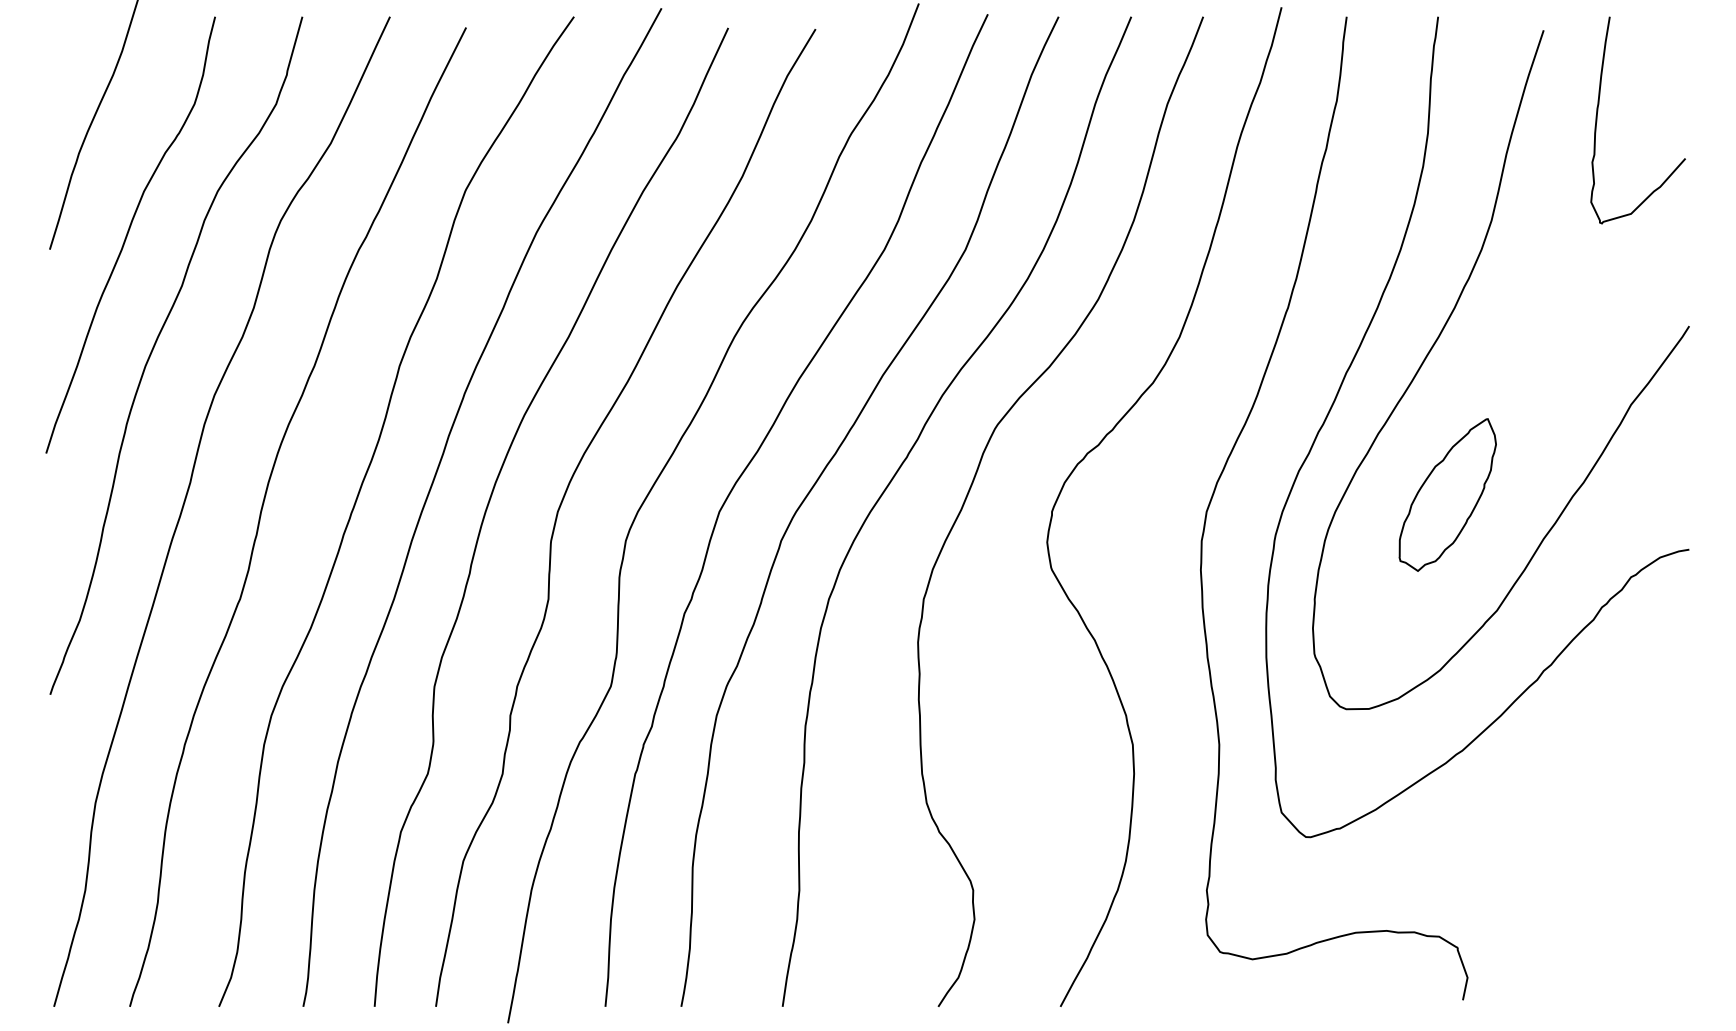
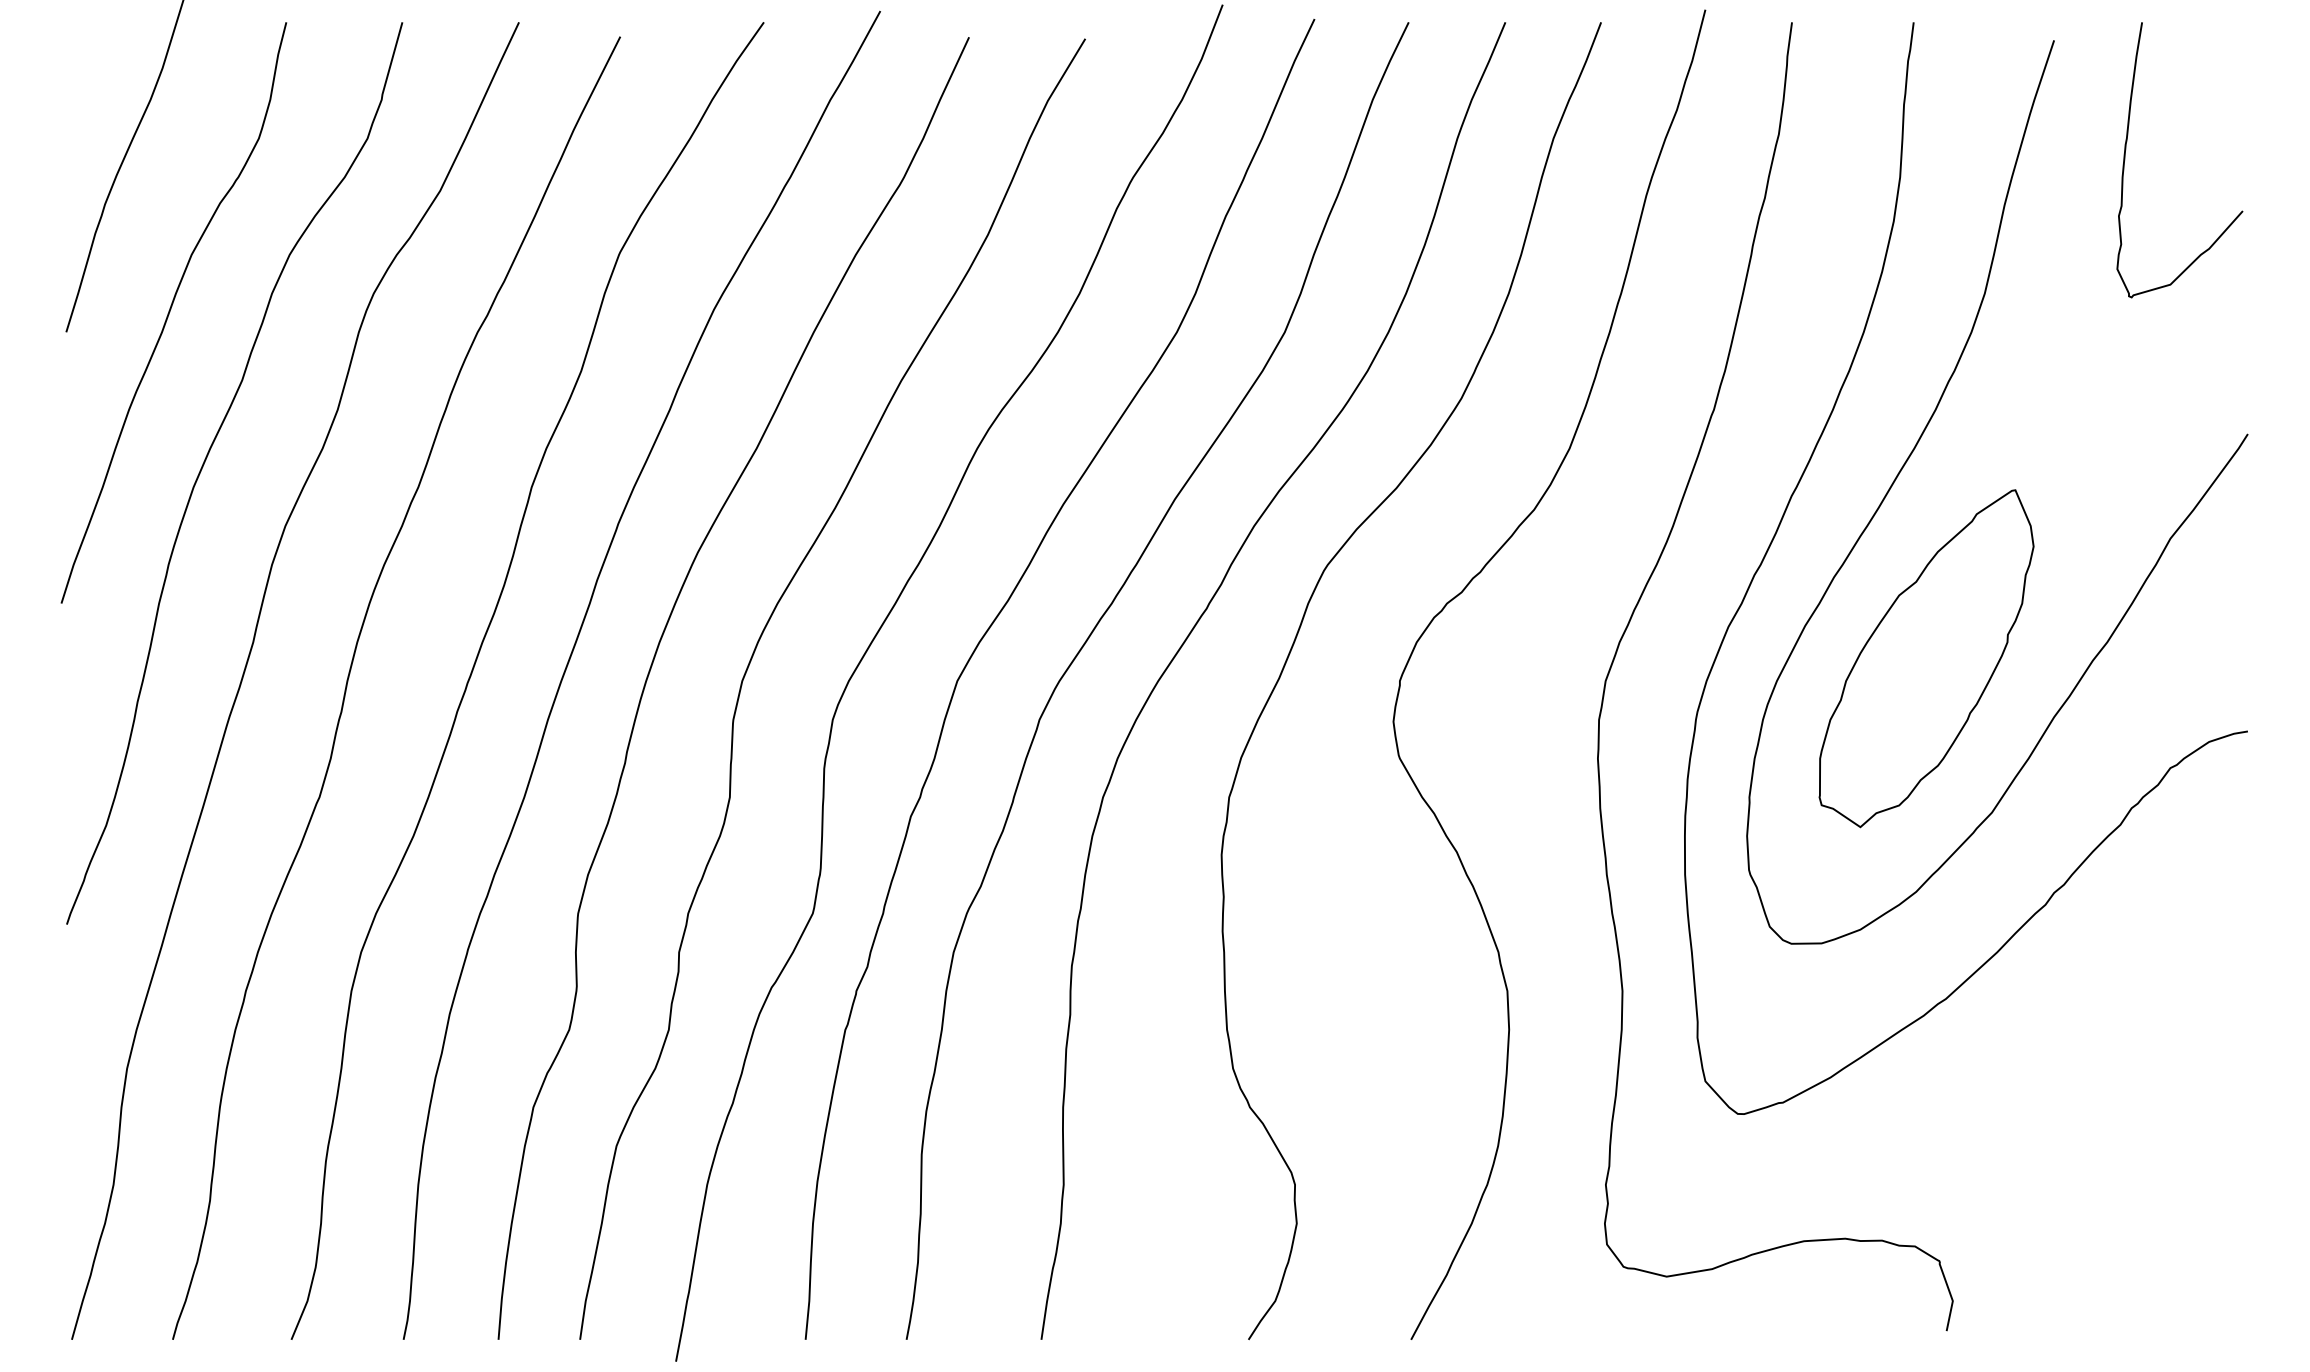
part: (1447, 494) -> (1926, 658), size x1.67

